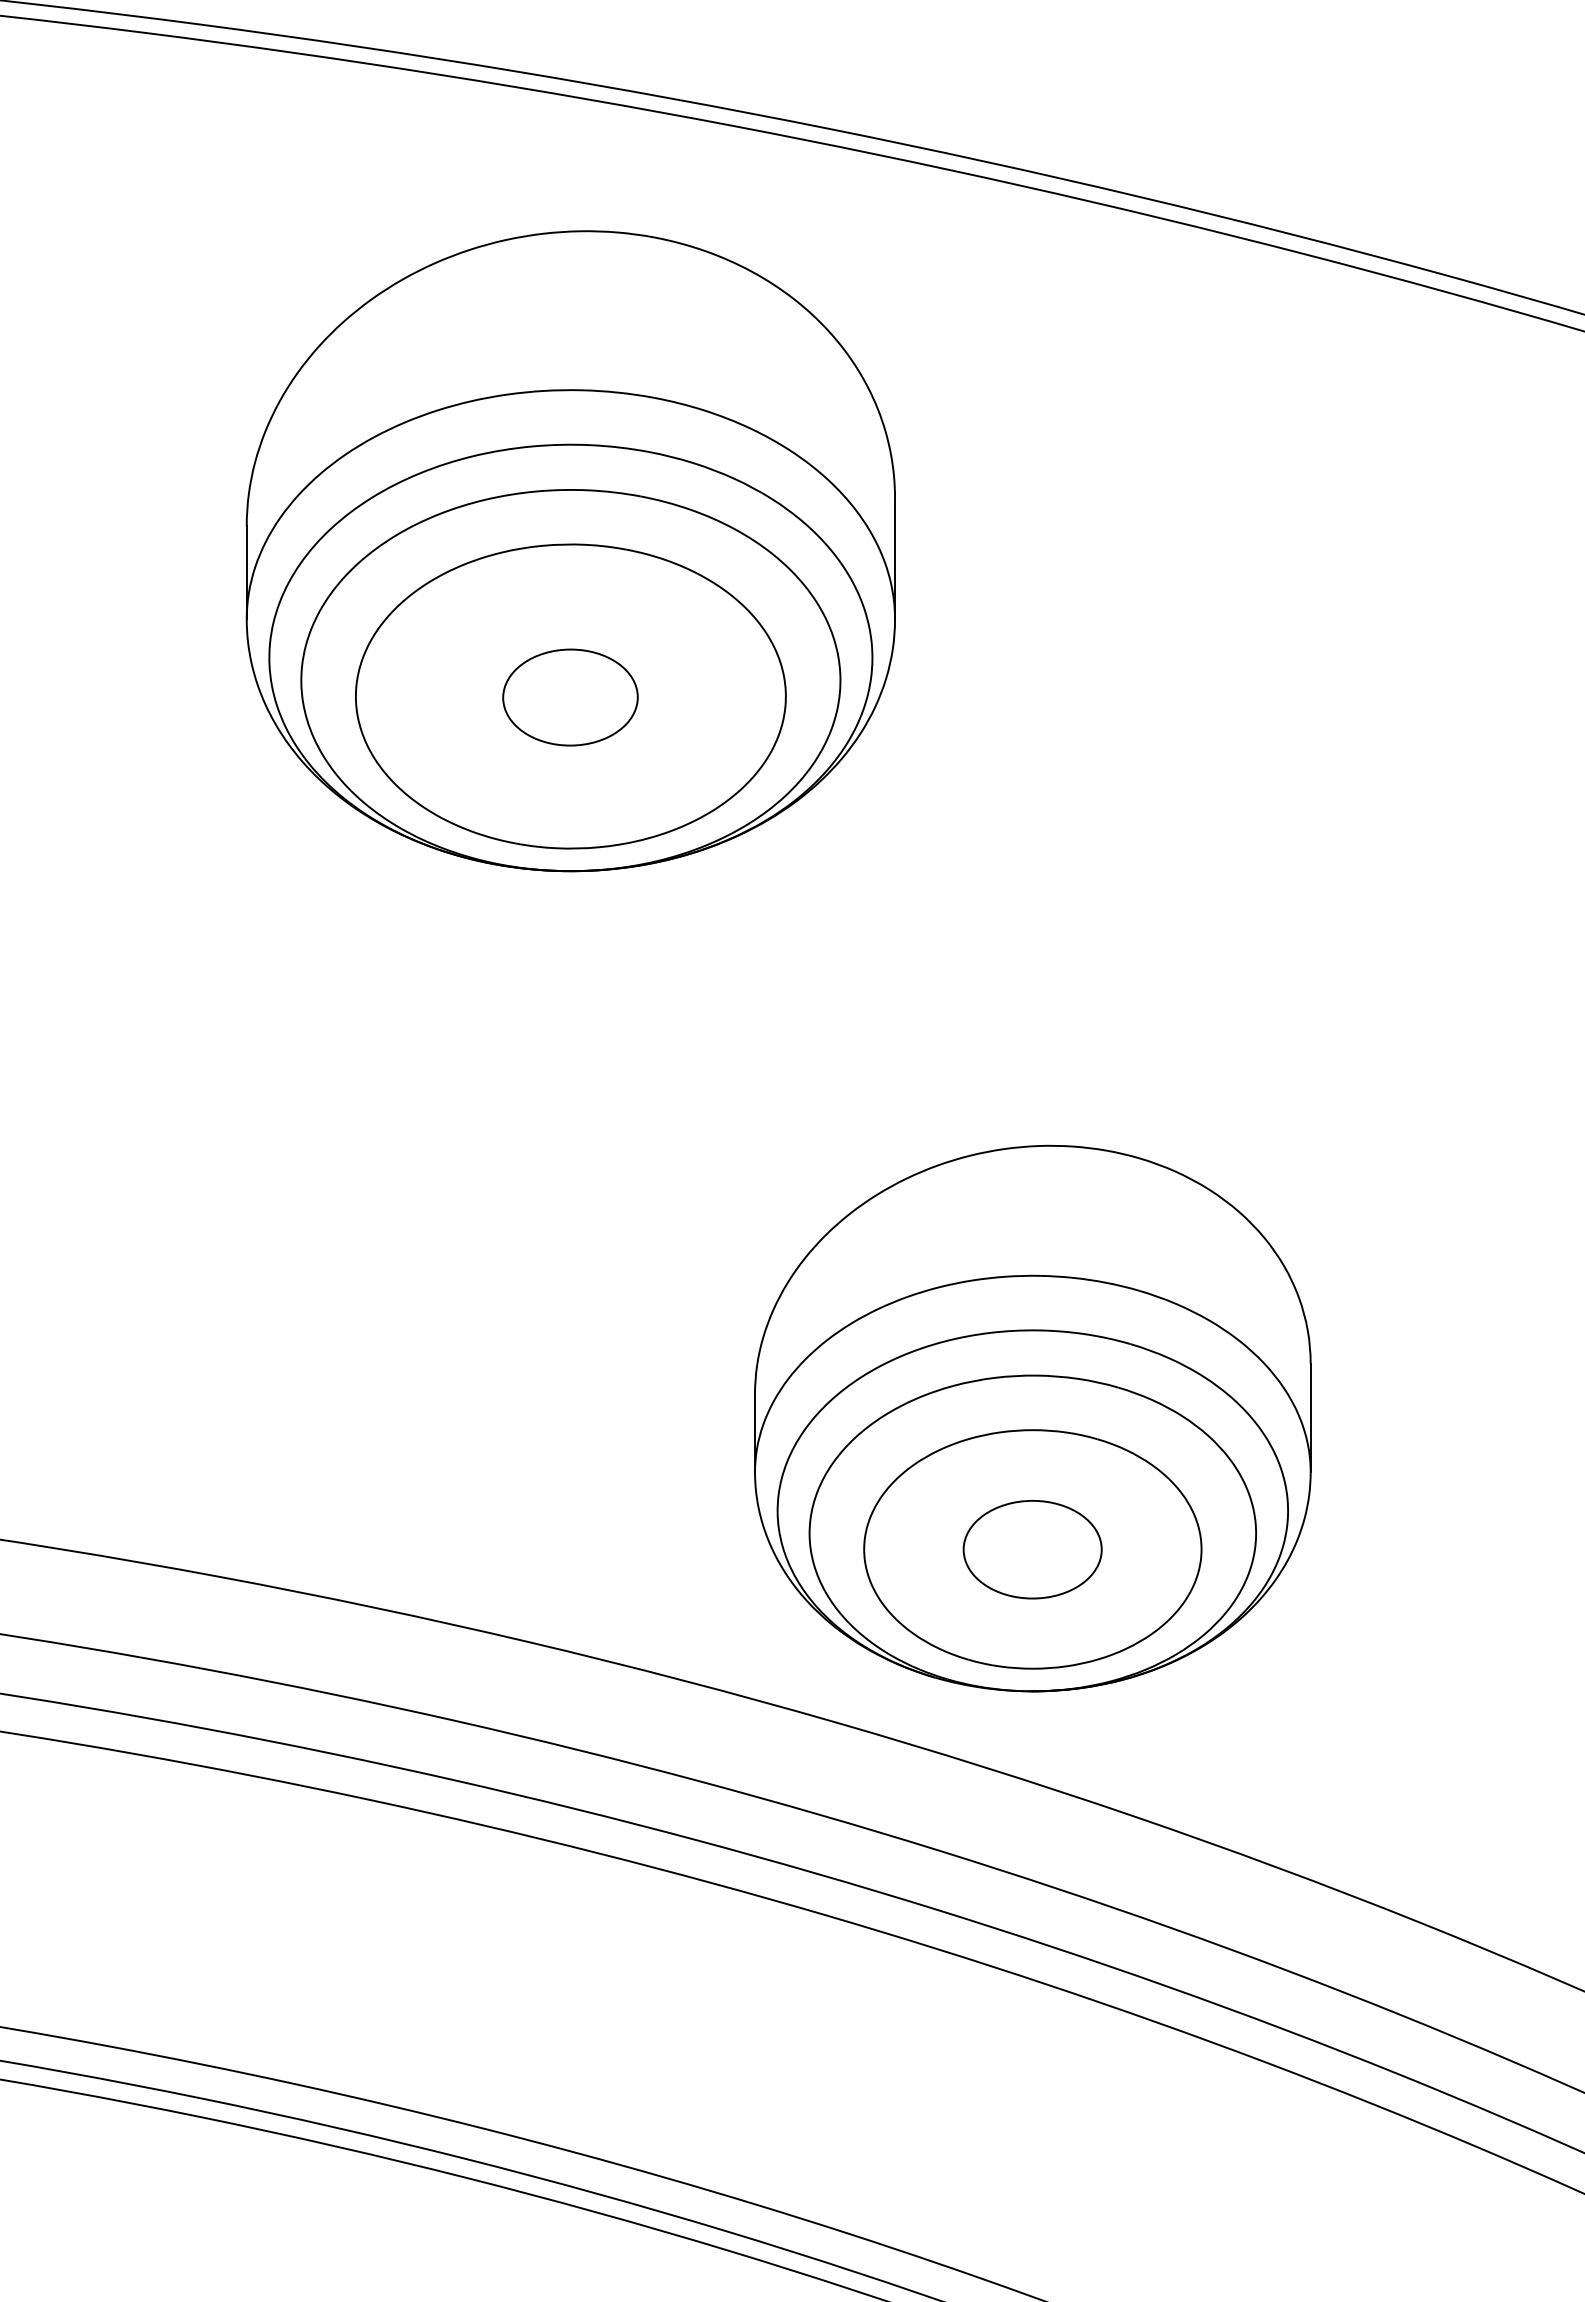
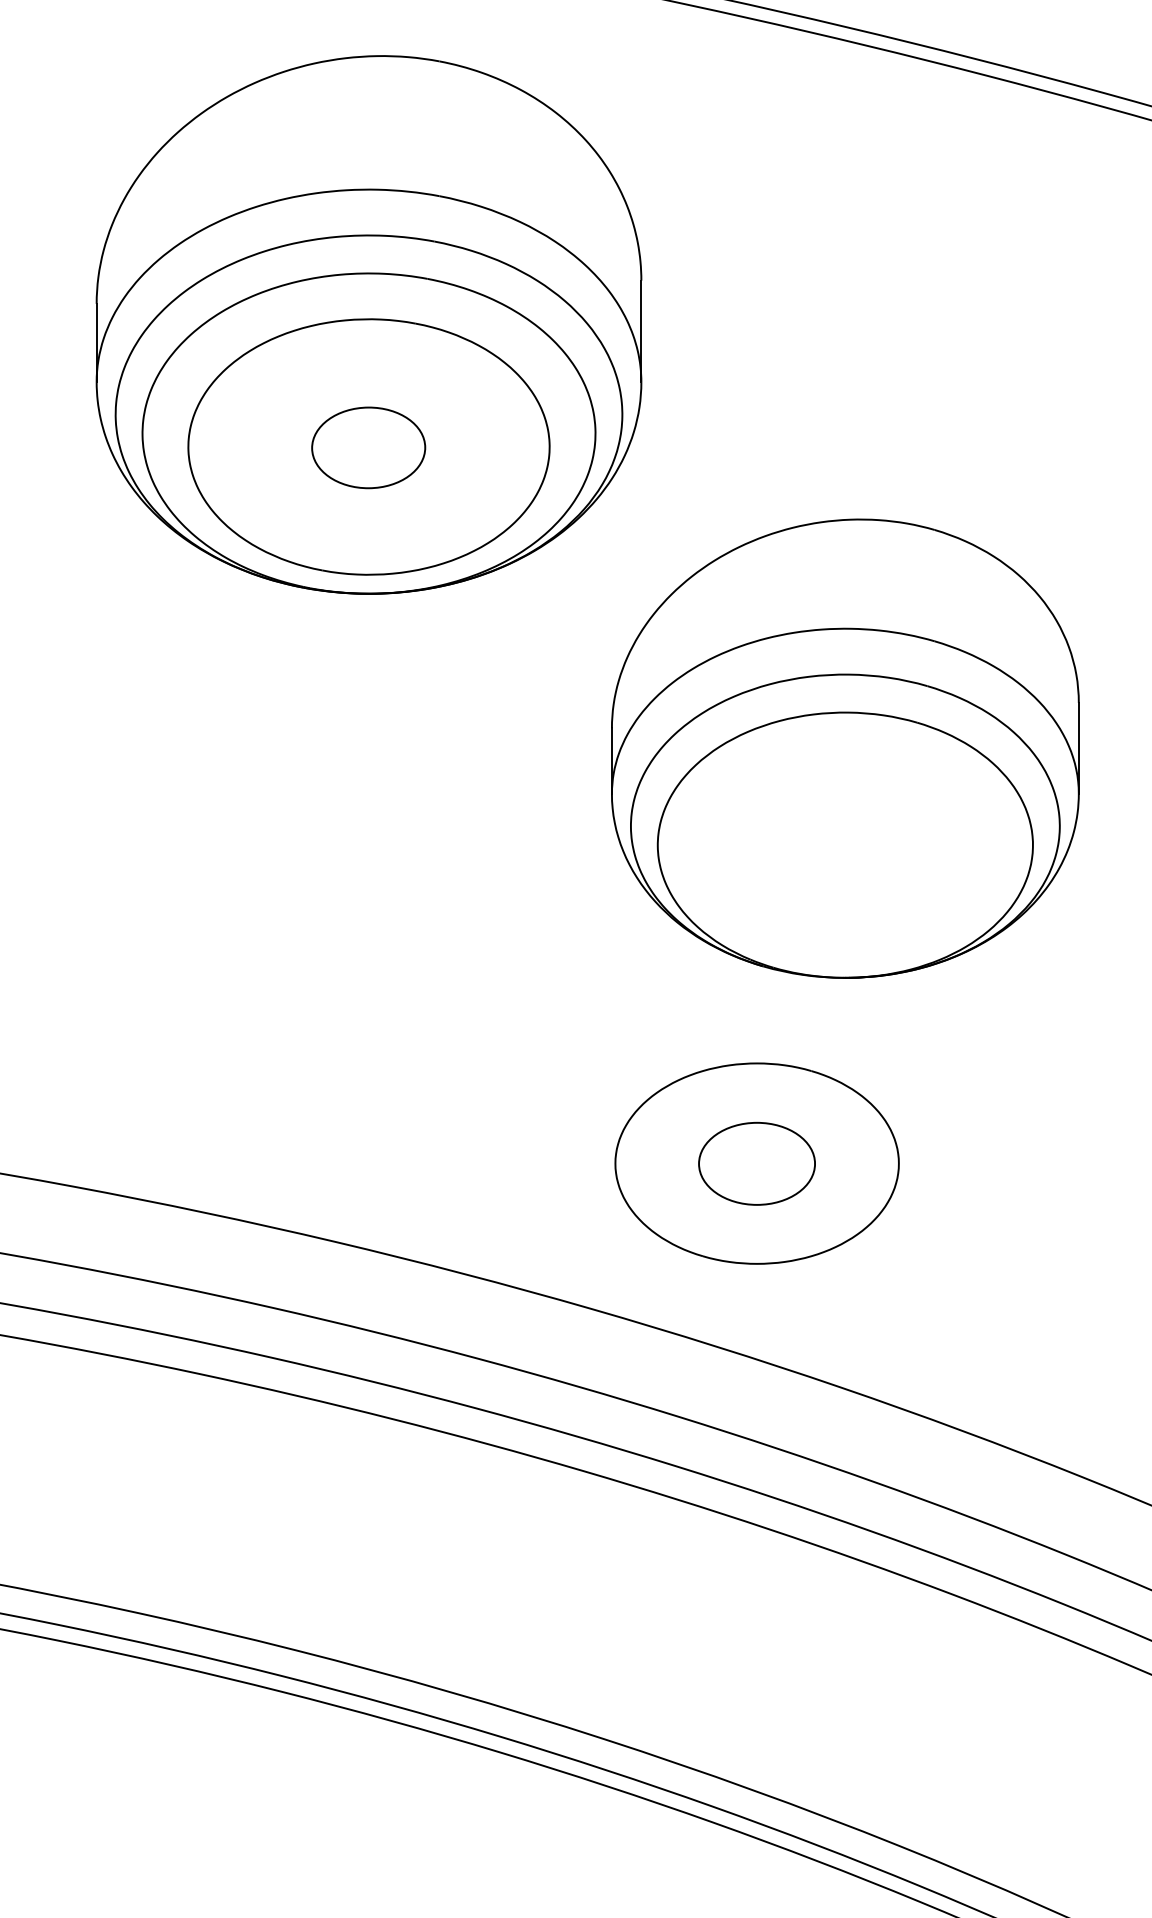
part: (1032, 1418) -> (845, 748), moved

